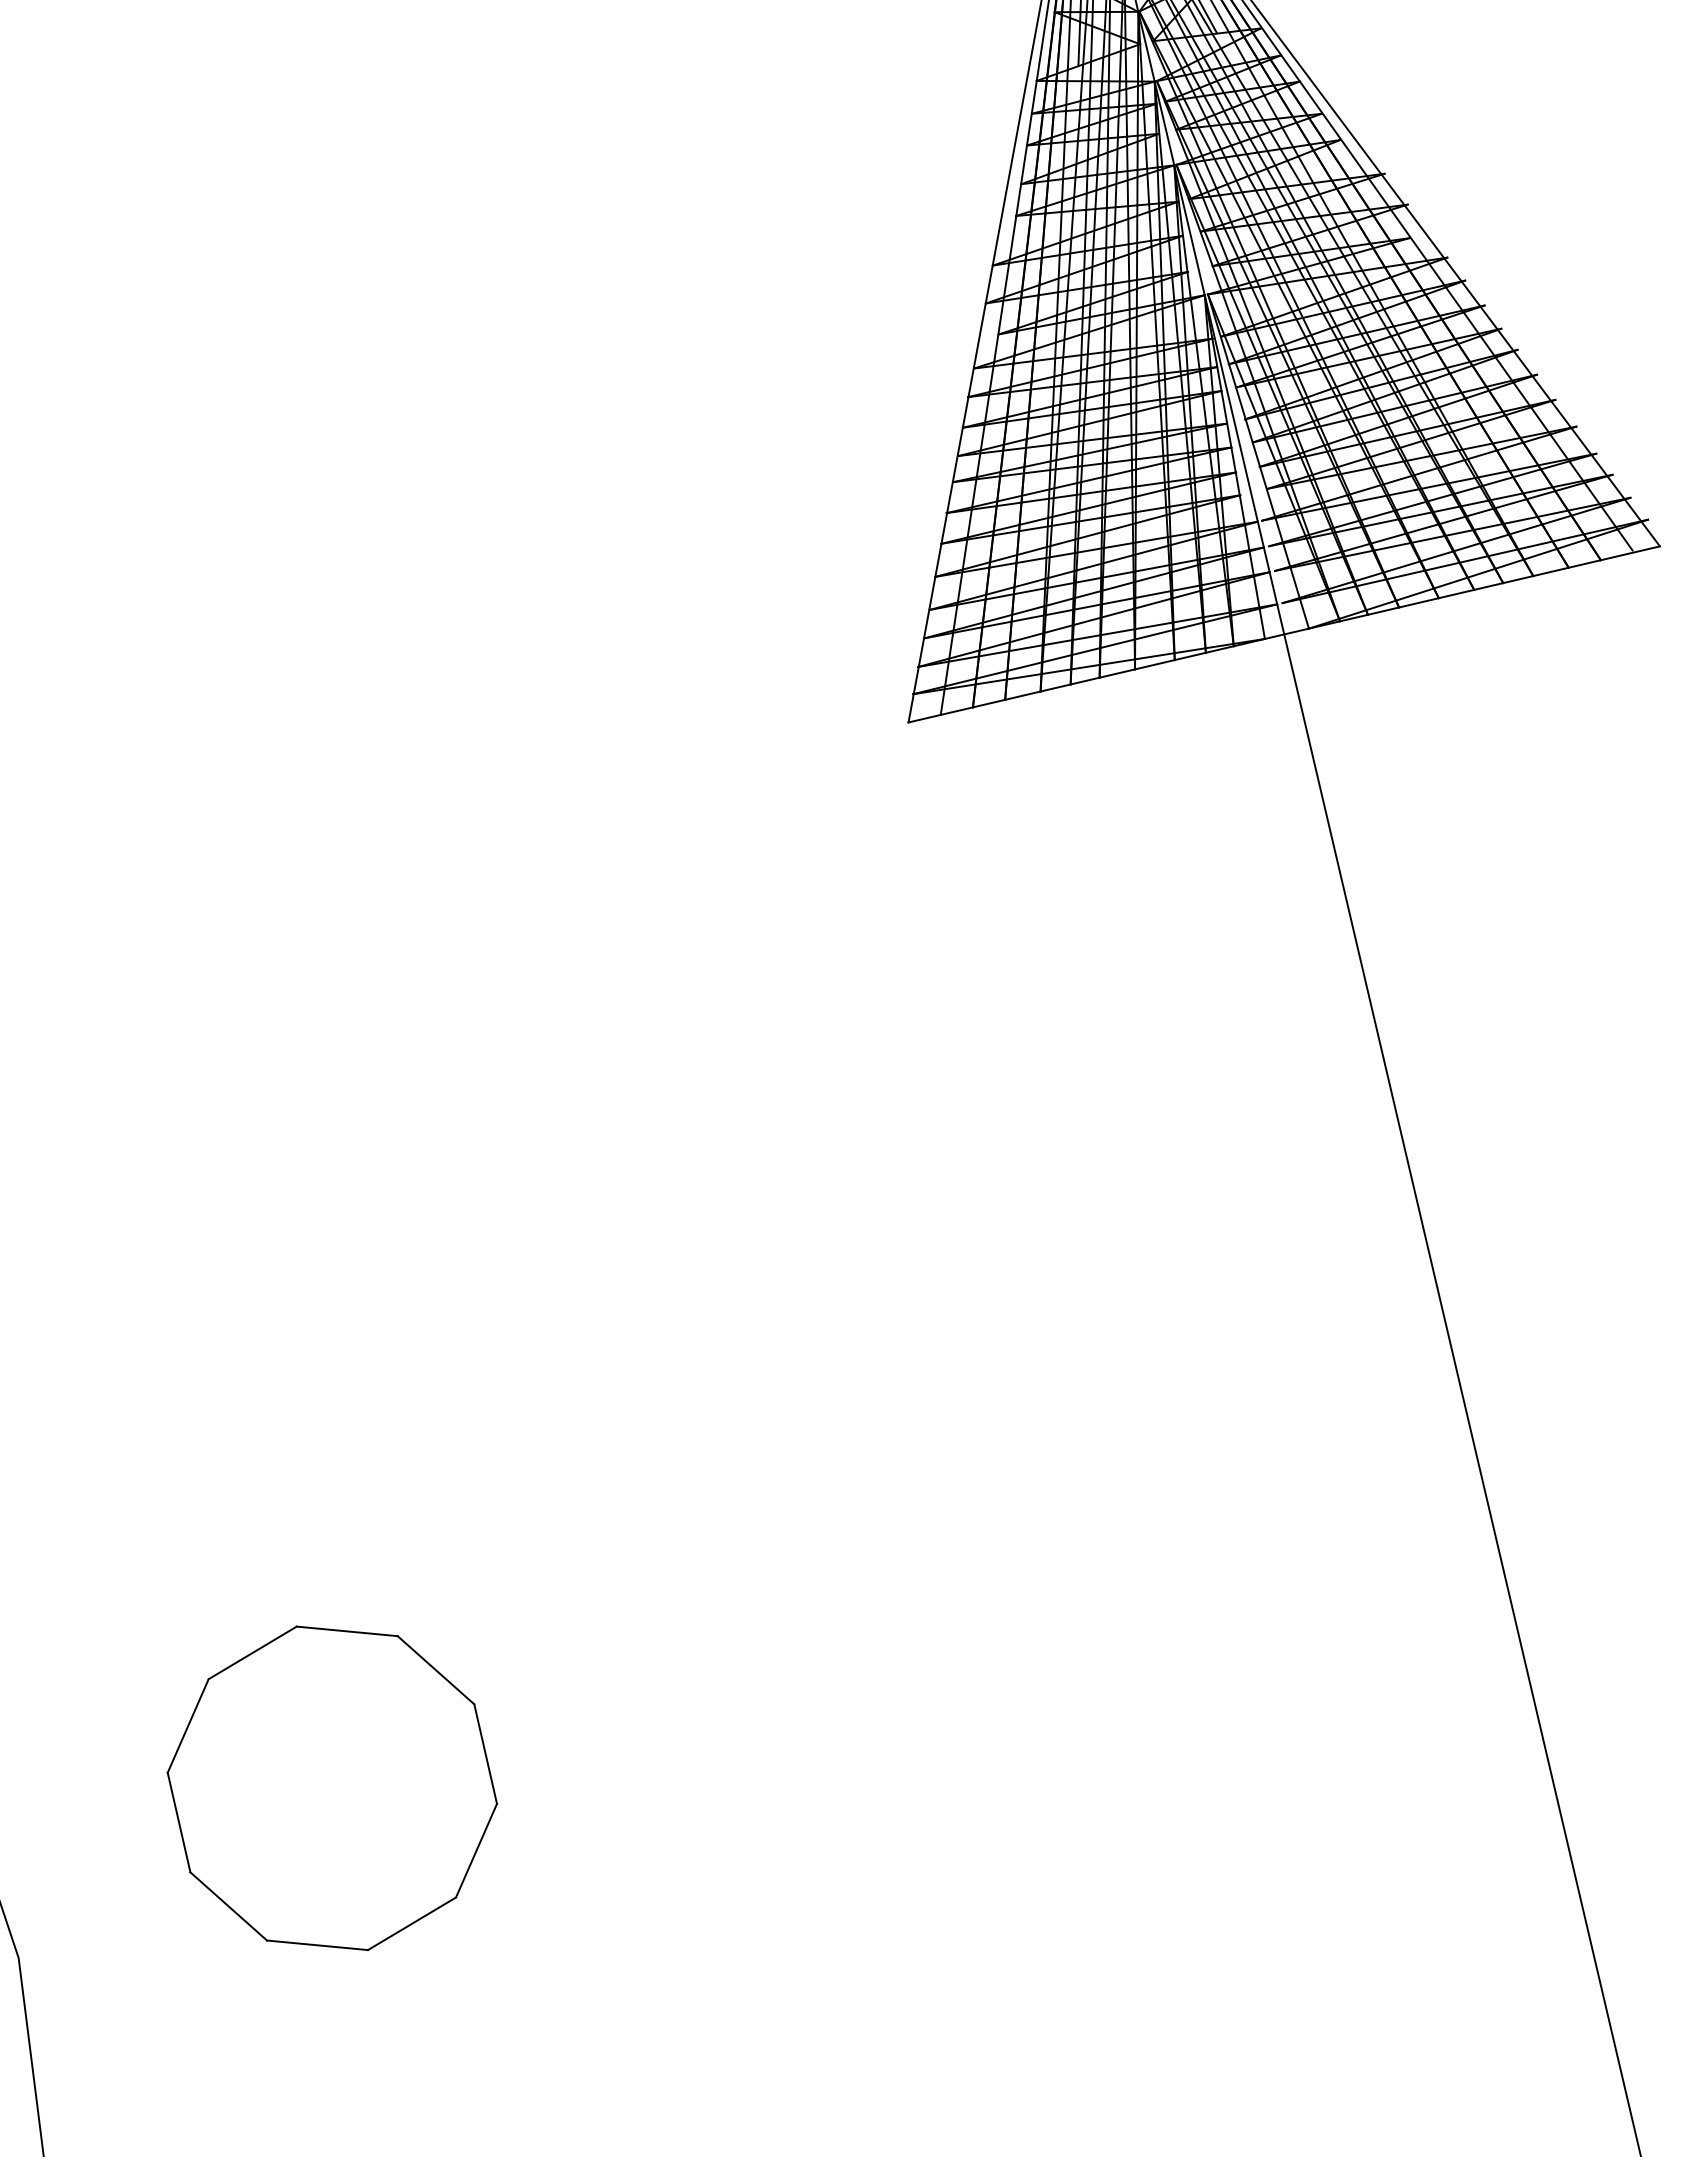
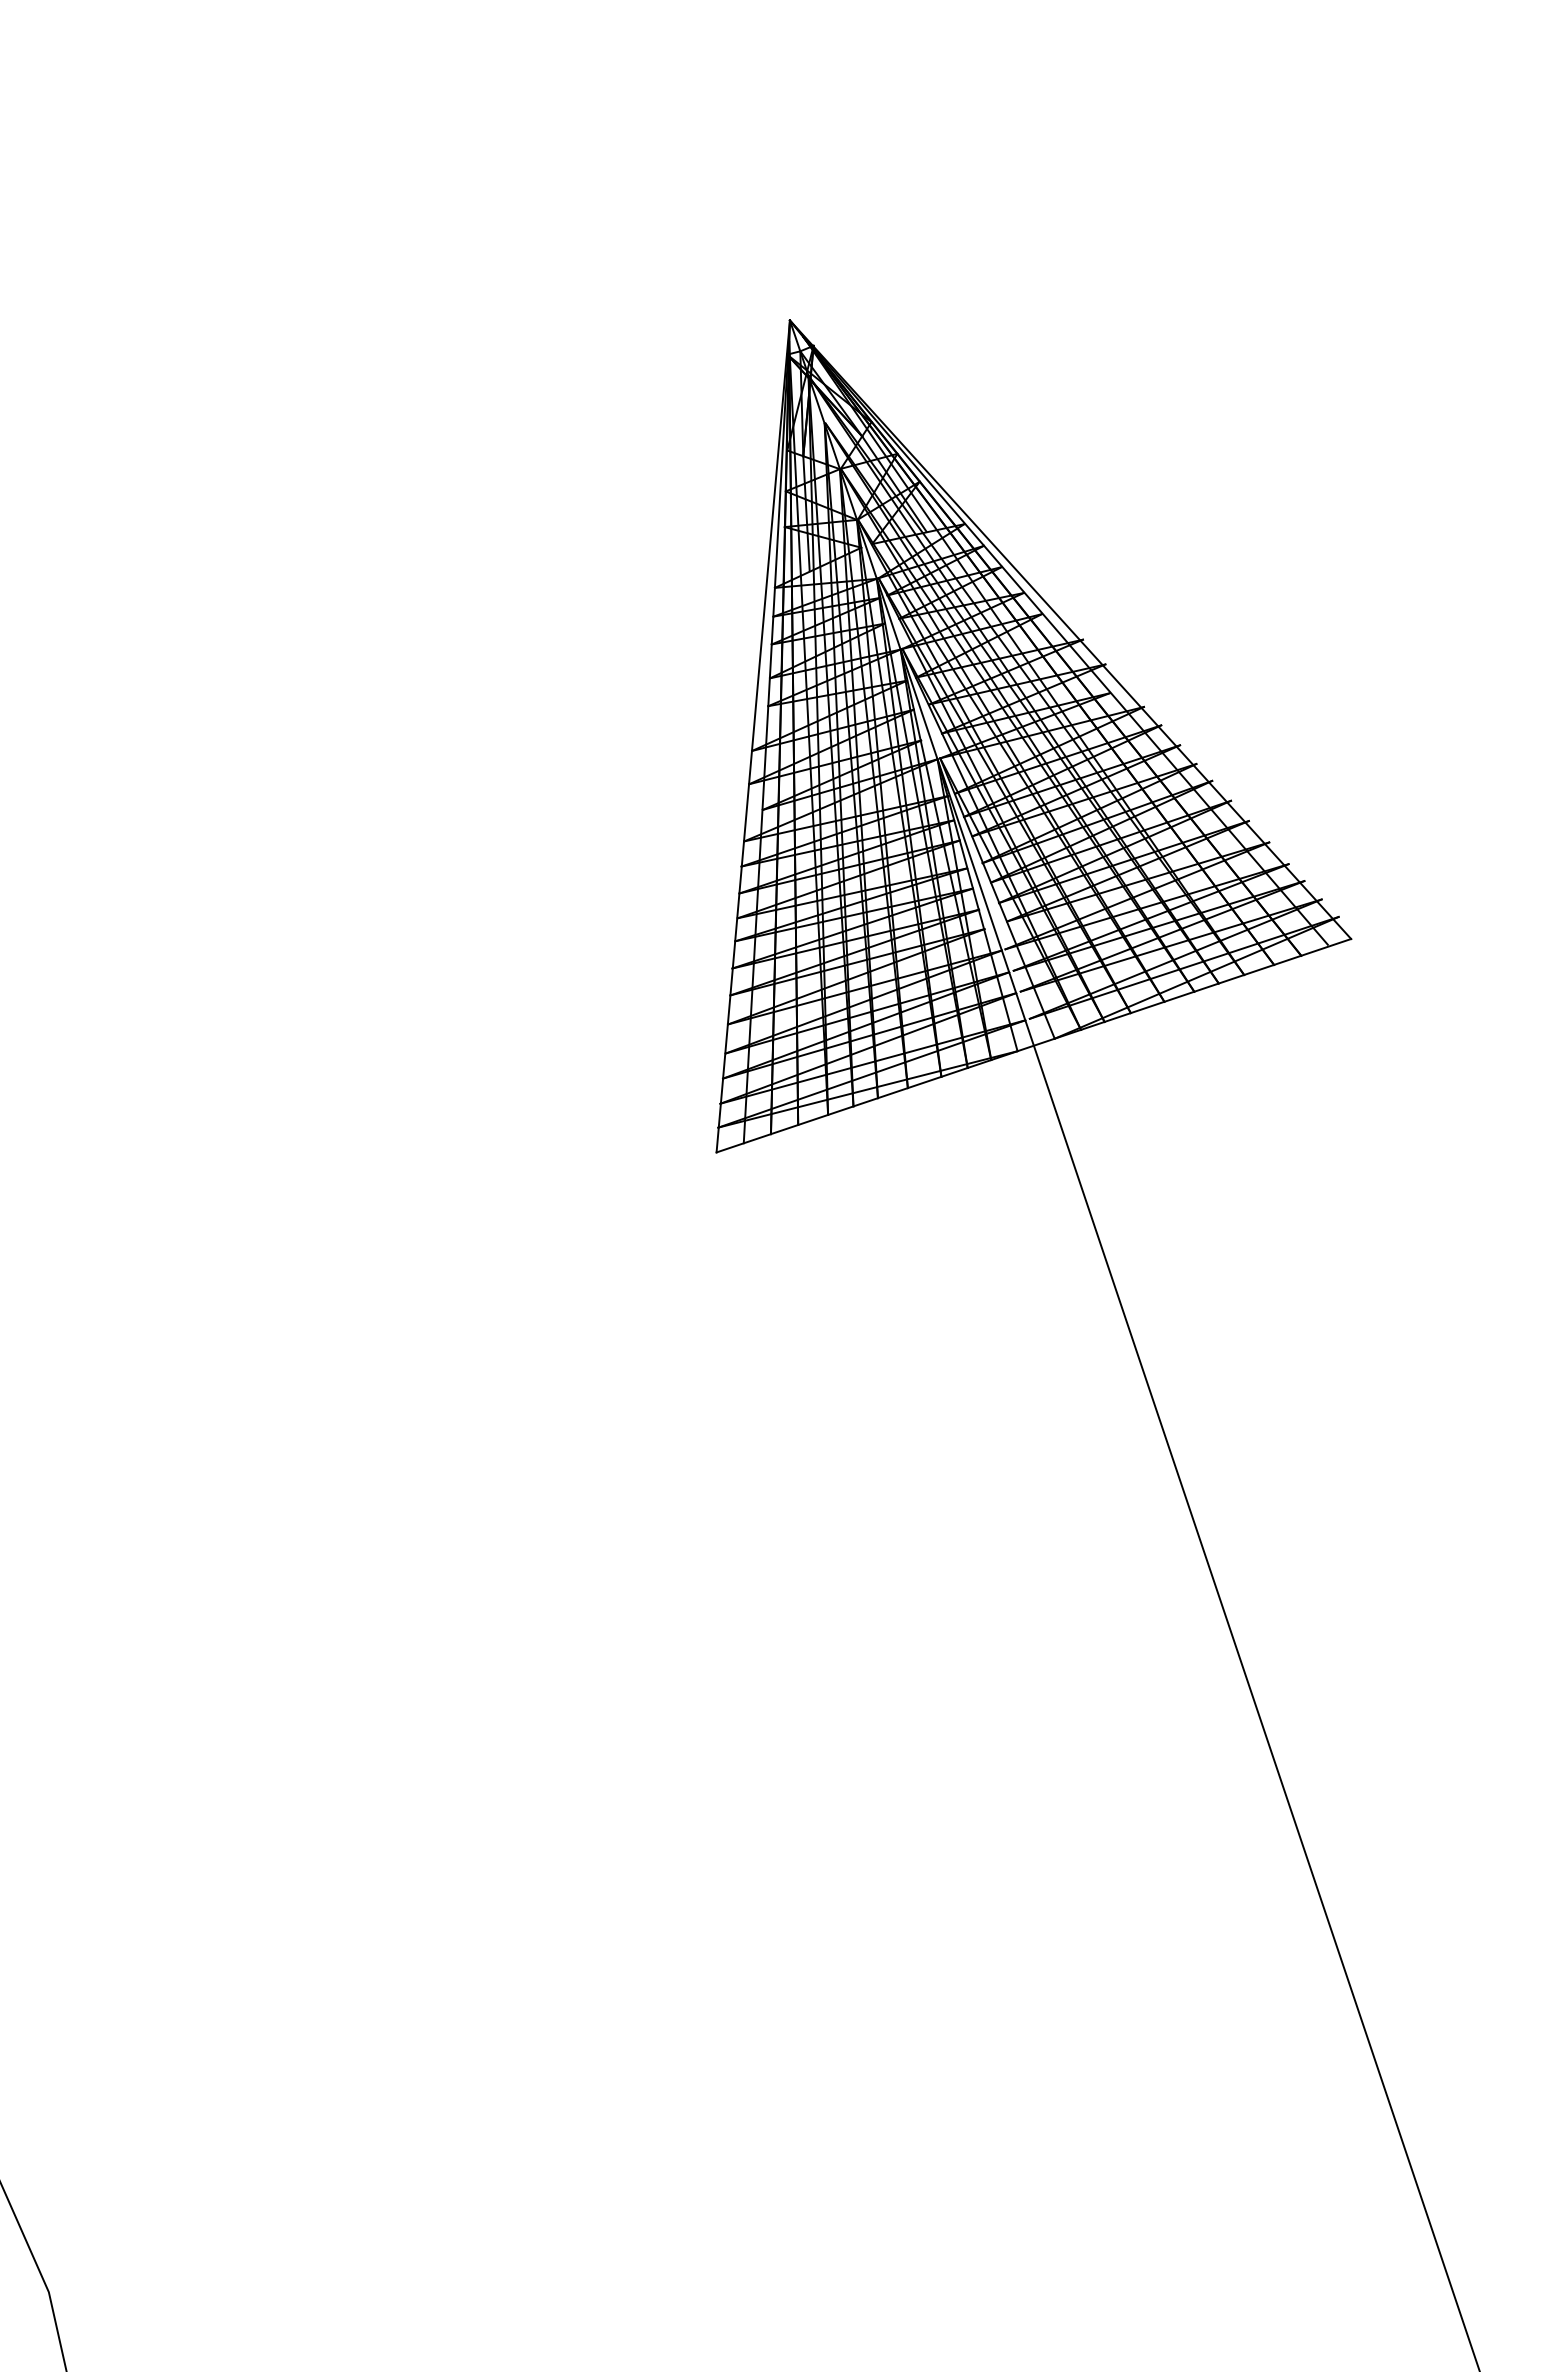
part: (331, 1787) -> (305, 2119), removed

